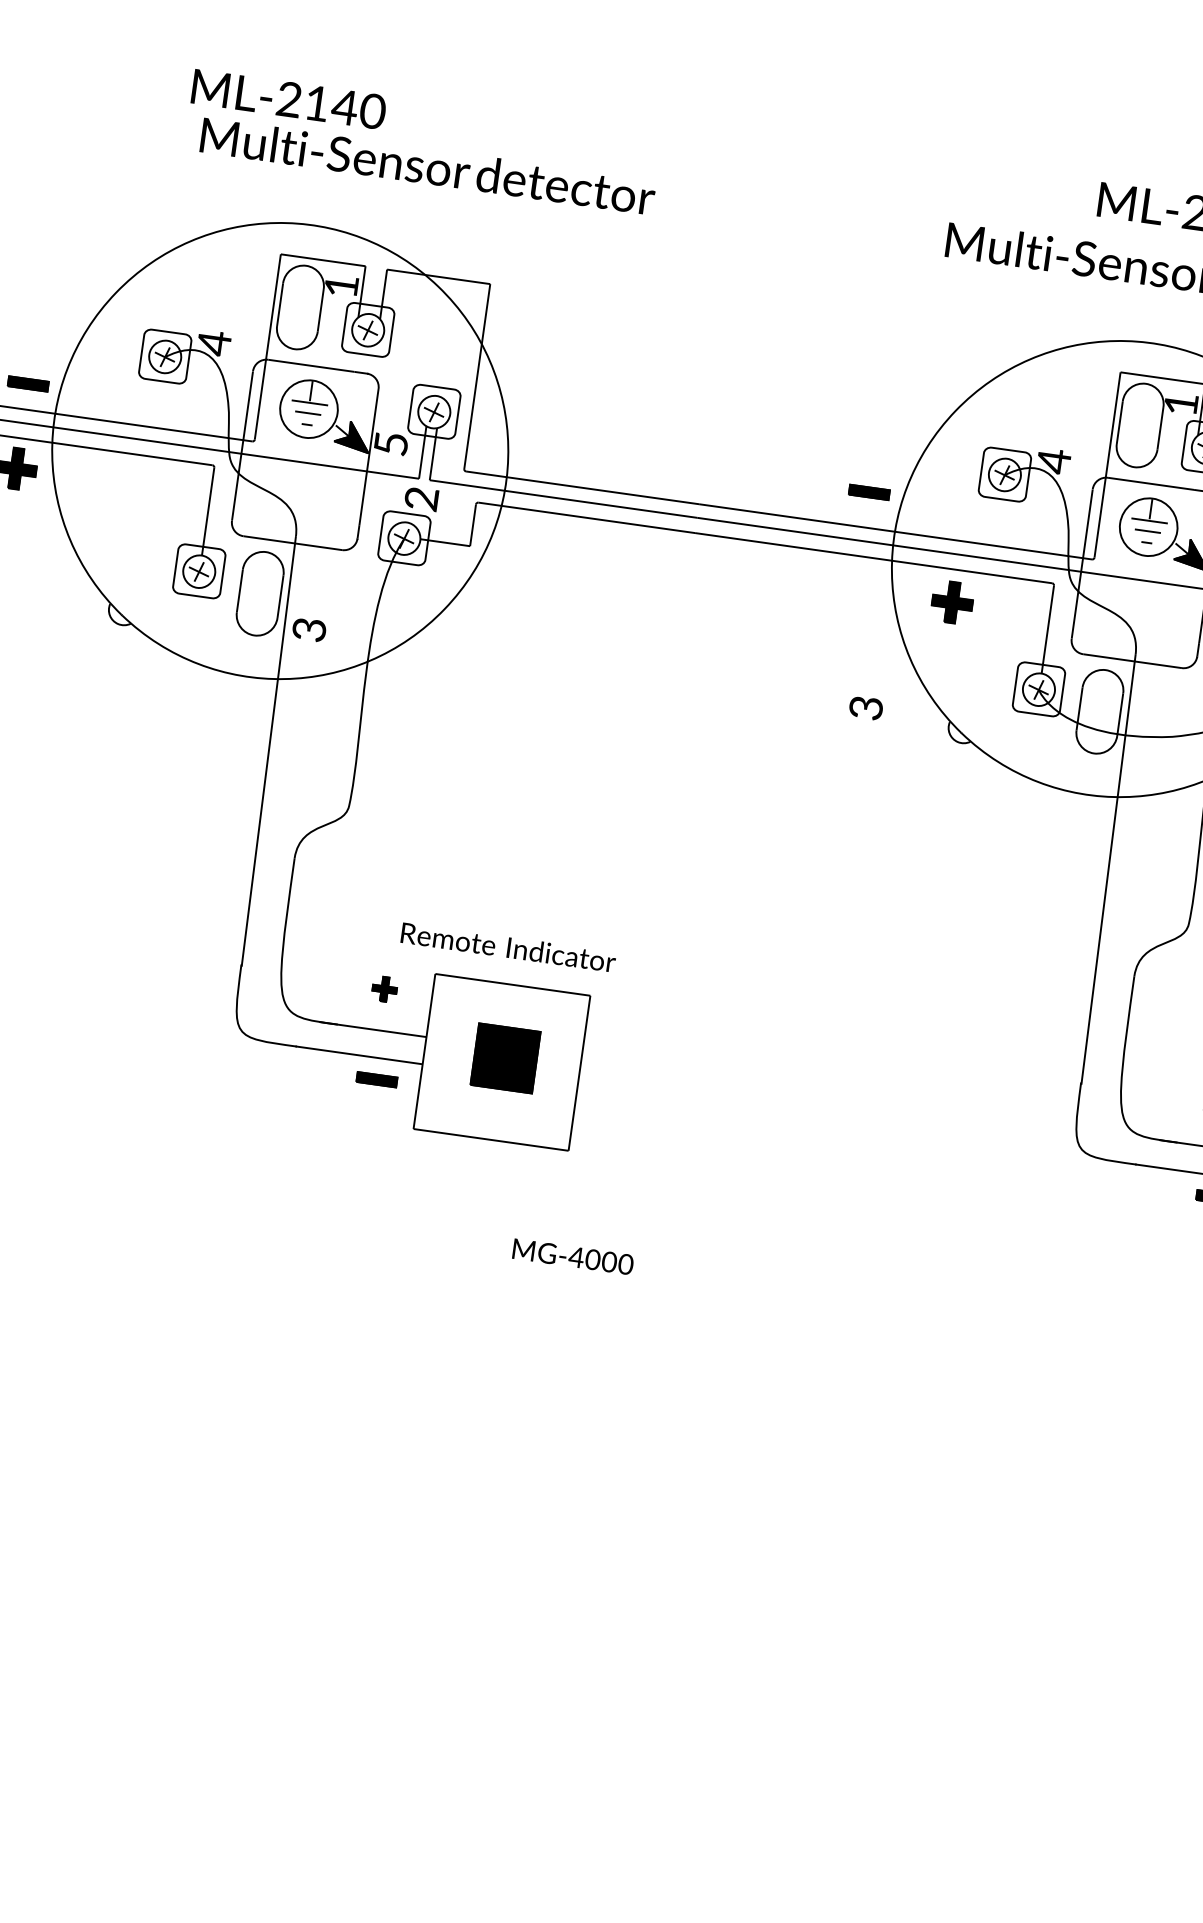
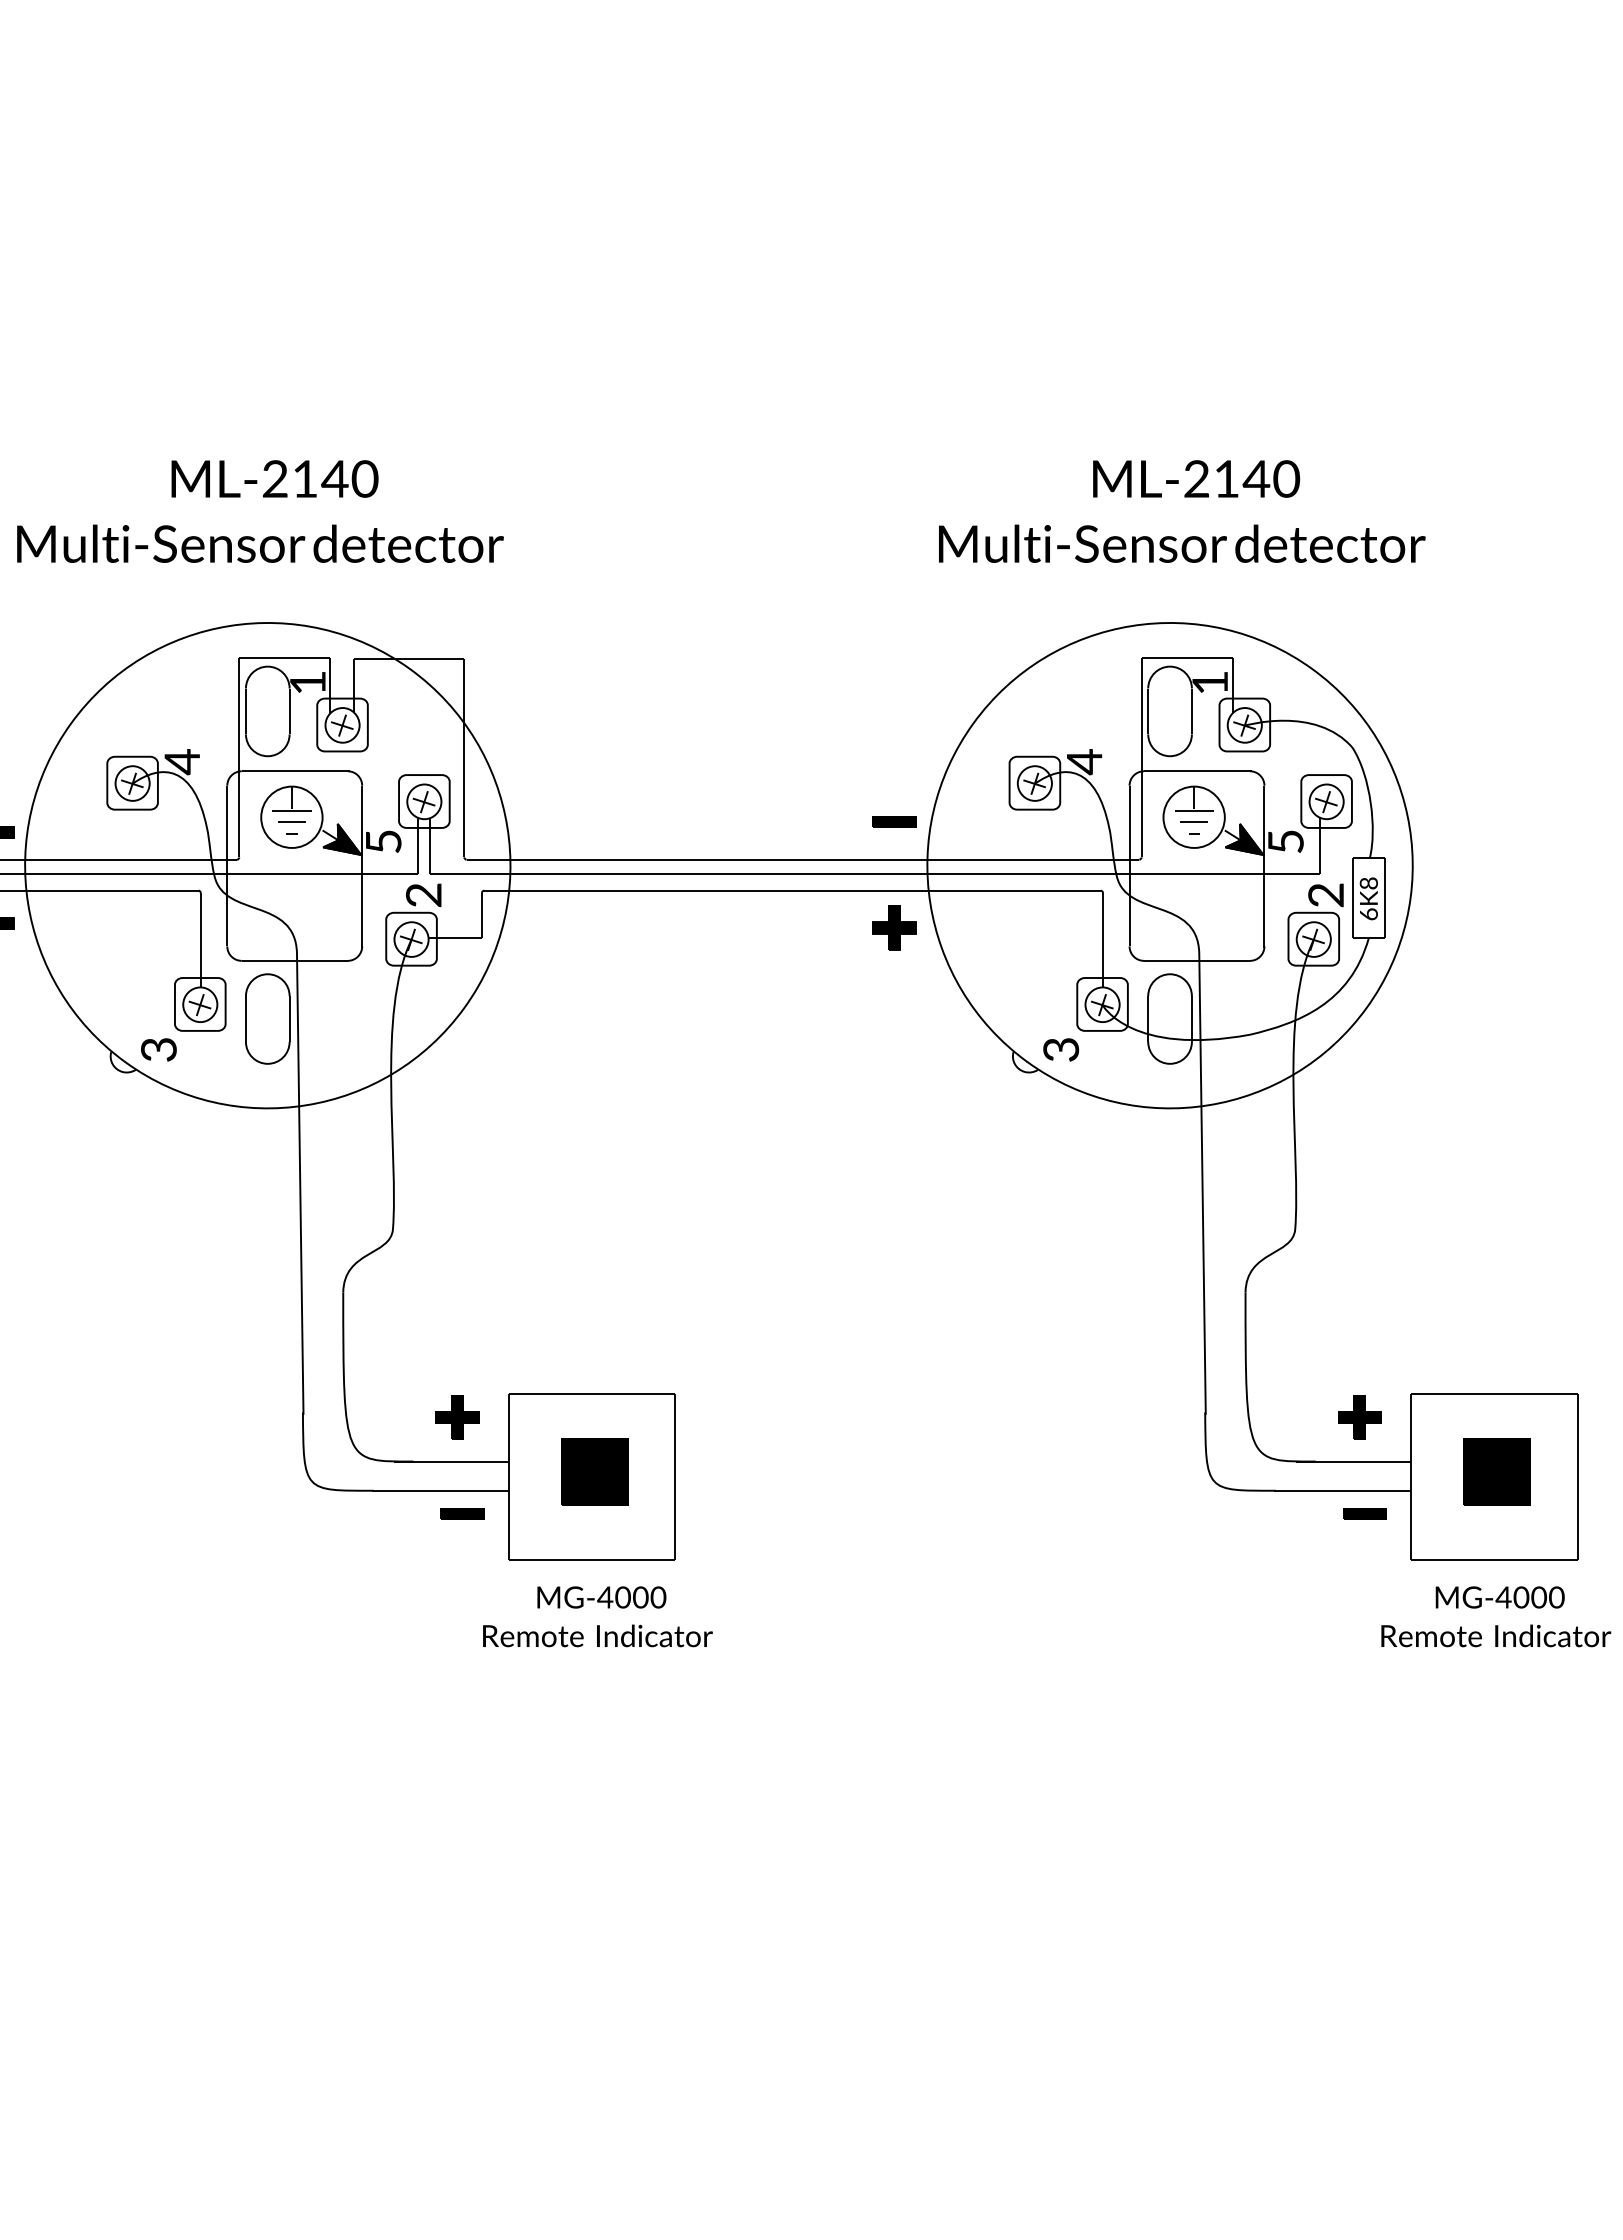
text: (288, 99) -> (274, 478), moved
text: (428, 166) -> (260, 543), moved
part: (952, 602) -> (894, 927), moved
text: (308, 629) -> (158, 1049), moved
text: (866, 707) -> (1061, 1049), moved
text: (508, 947) -> (597, 1635), moved
part: (384, 989) -> (457, 1417), size x1.67
text: (572, 1256) -> (601, 1597), moved

